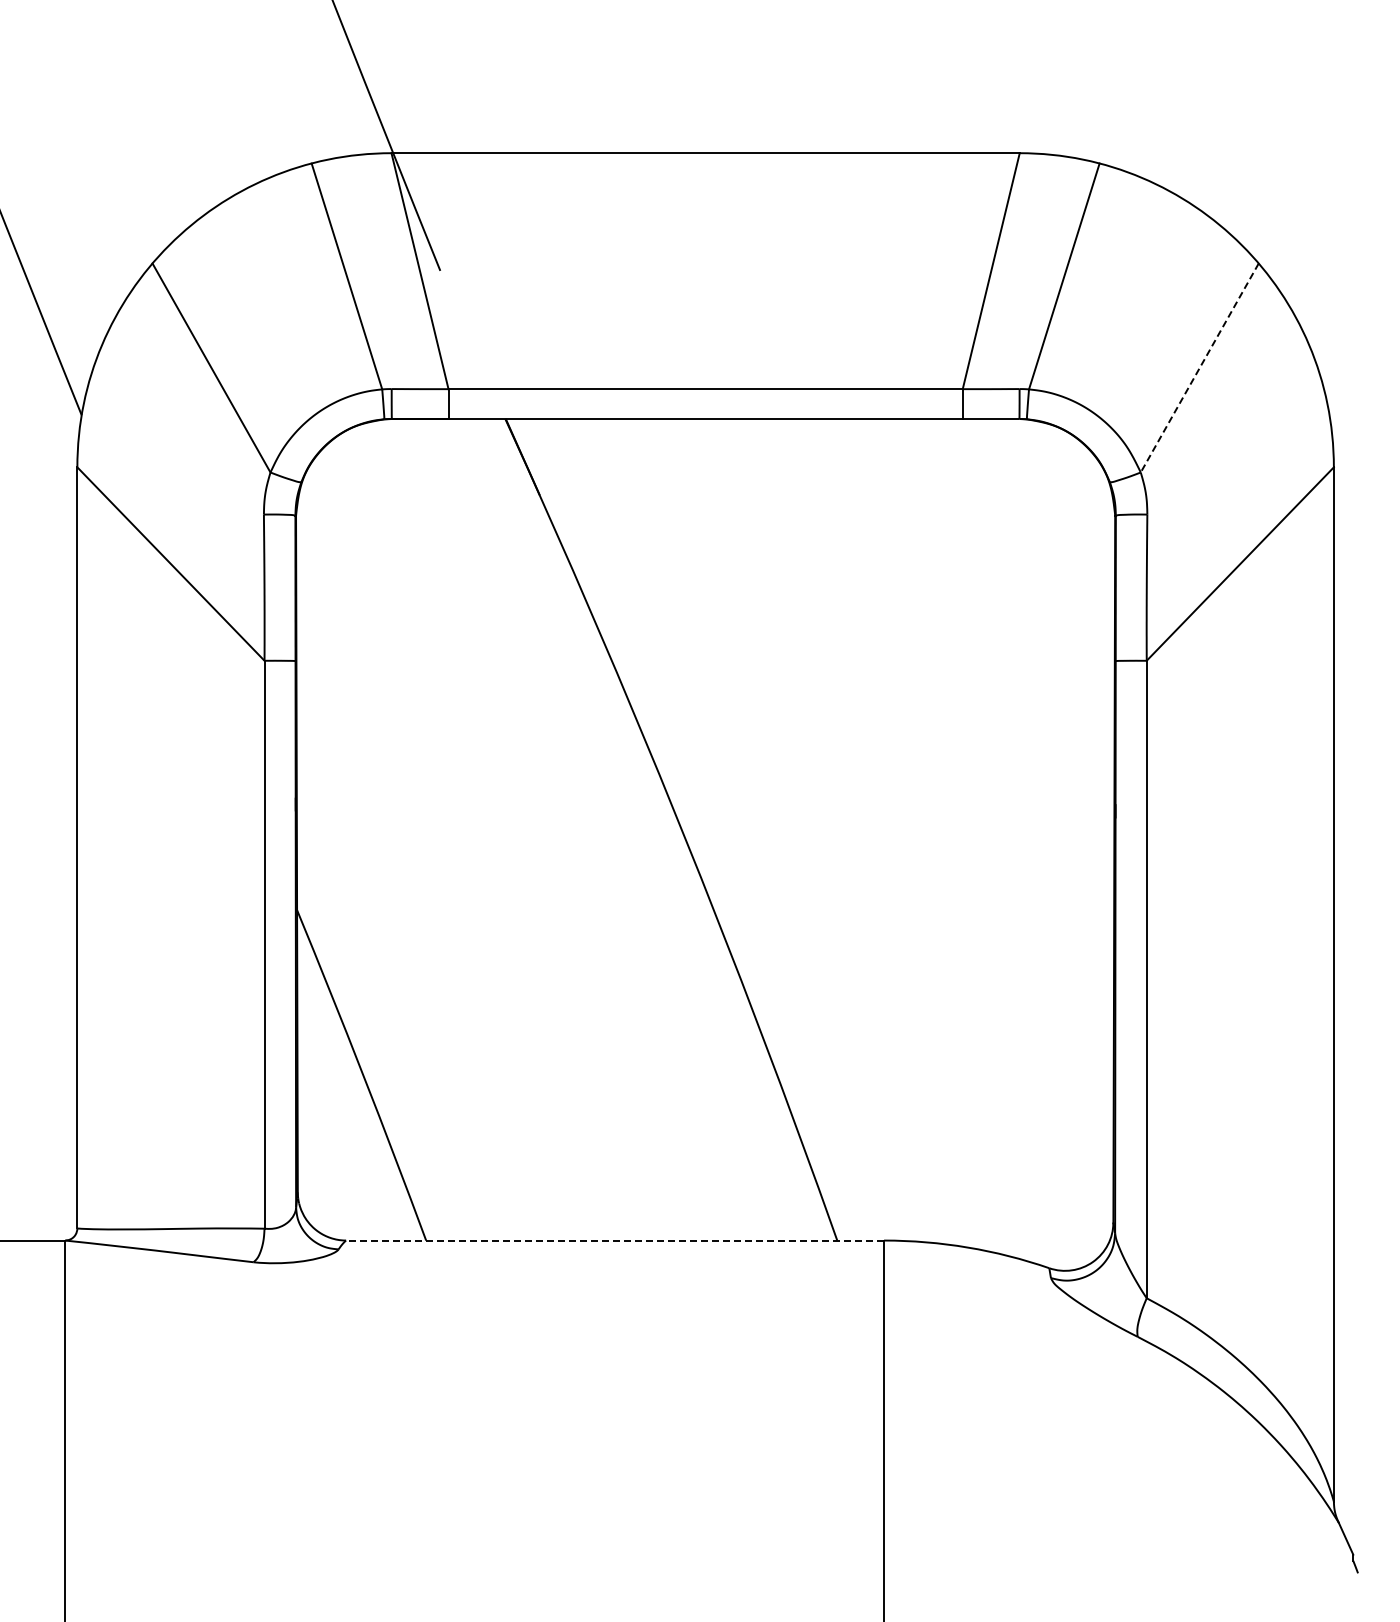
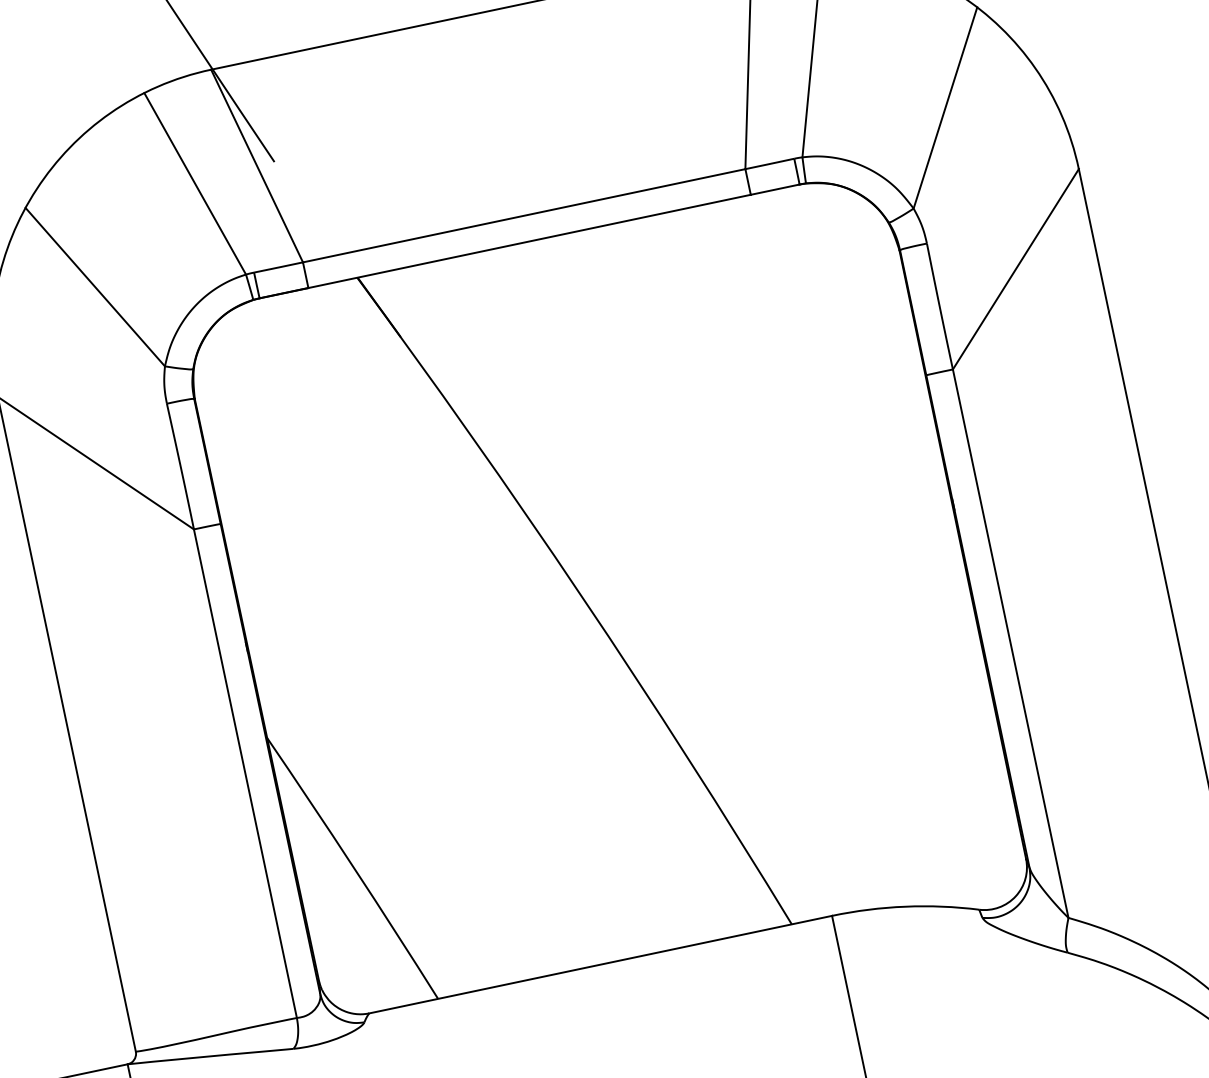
line: (1199, 368) -> (945, 108), dashed -> solid
line: (615, 1240) -> (600, 964), dashed -> solid

